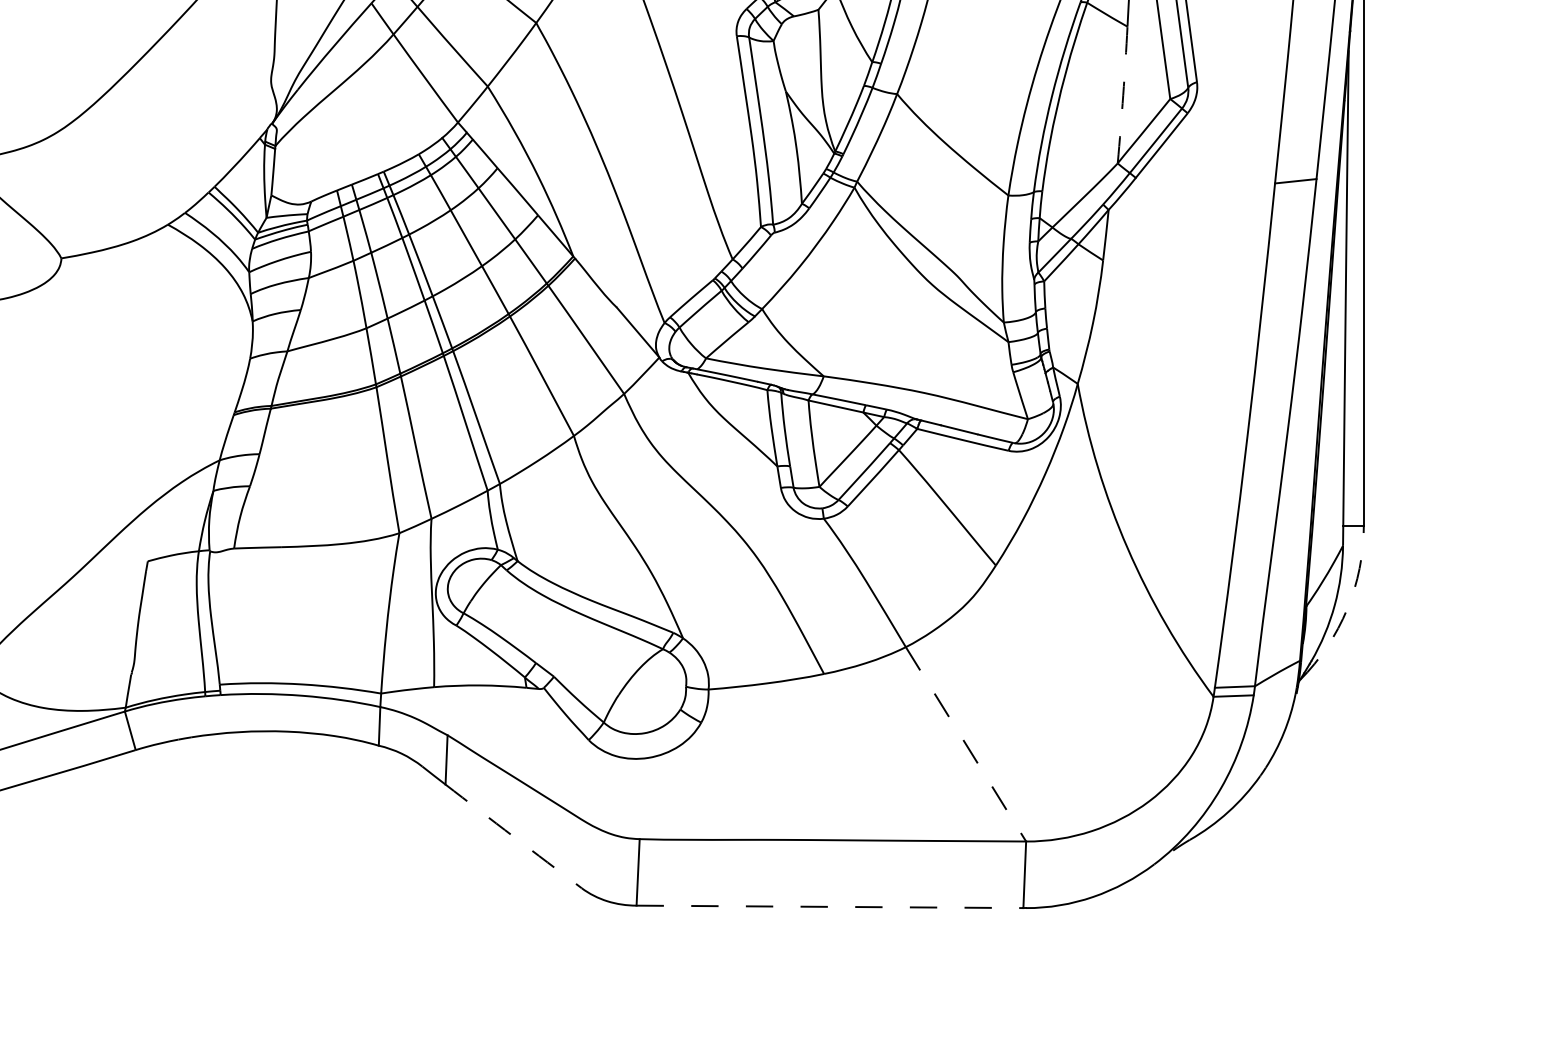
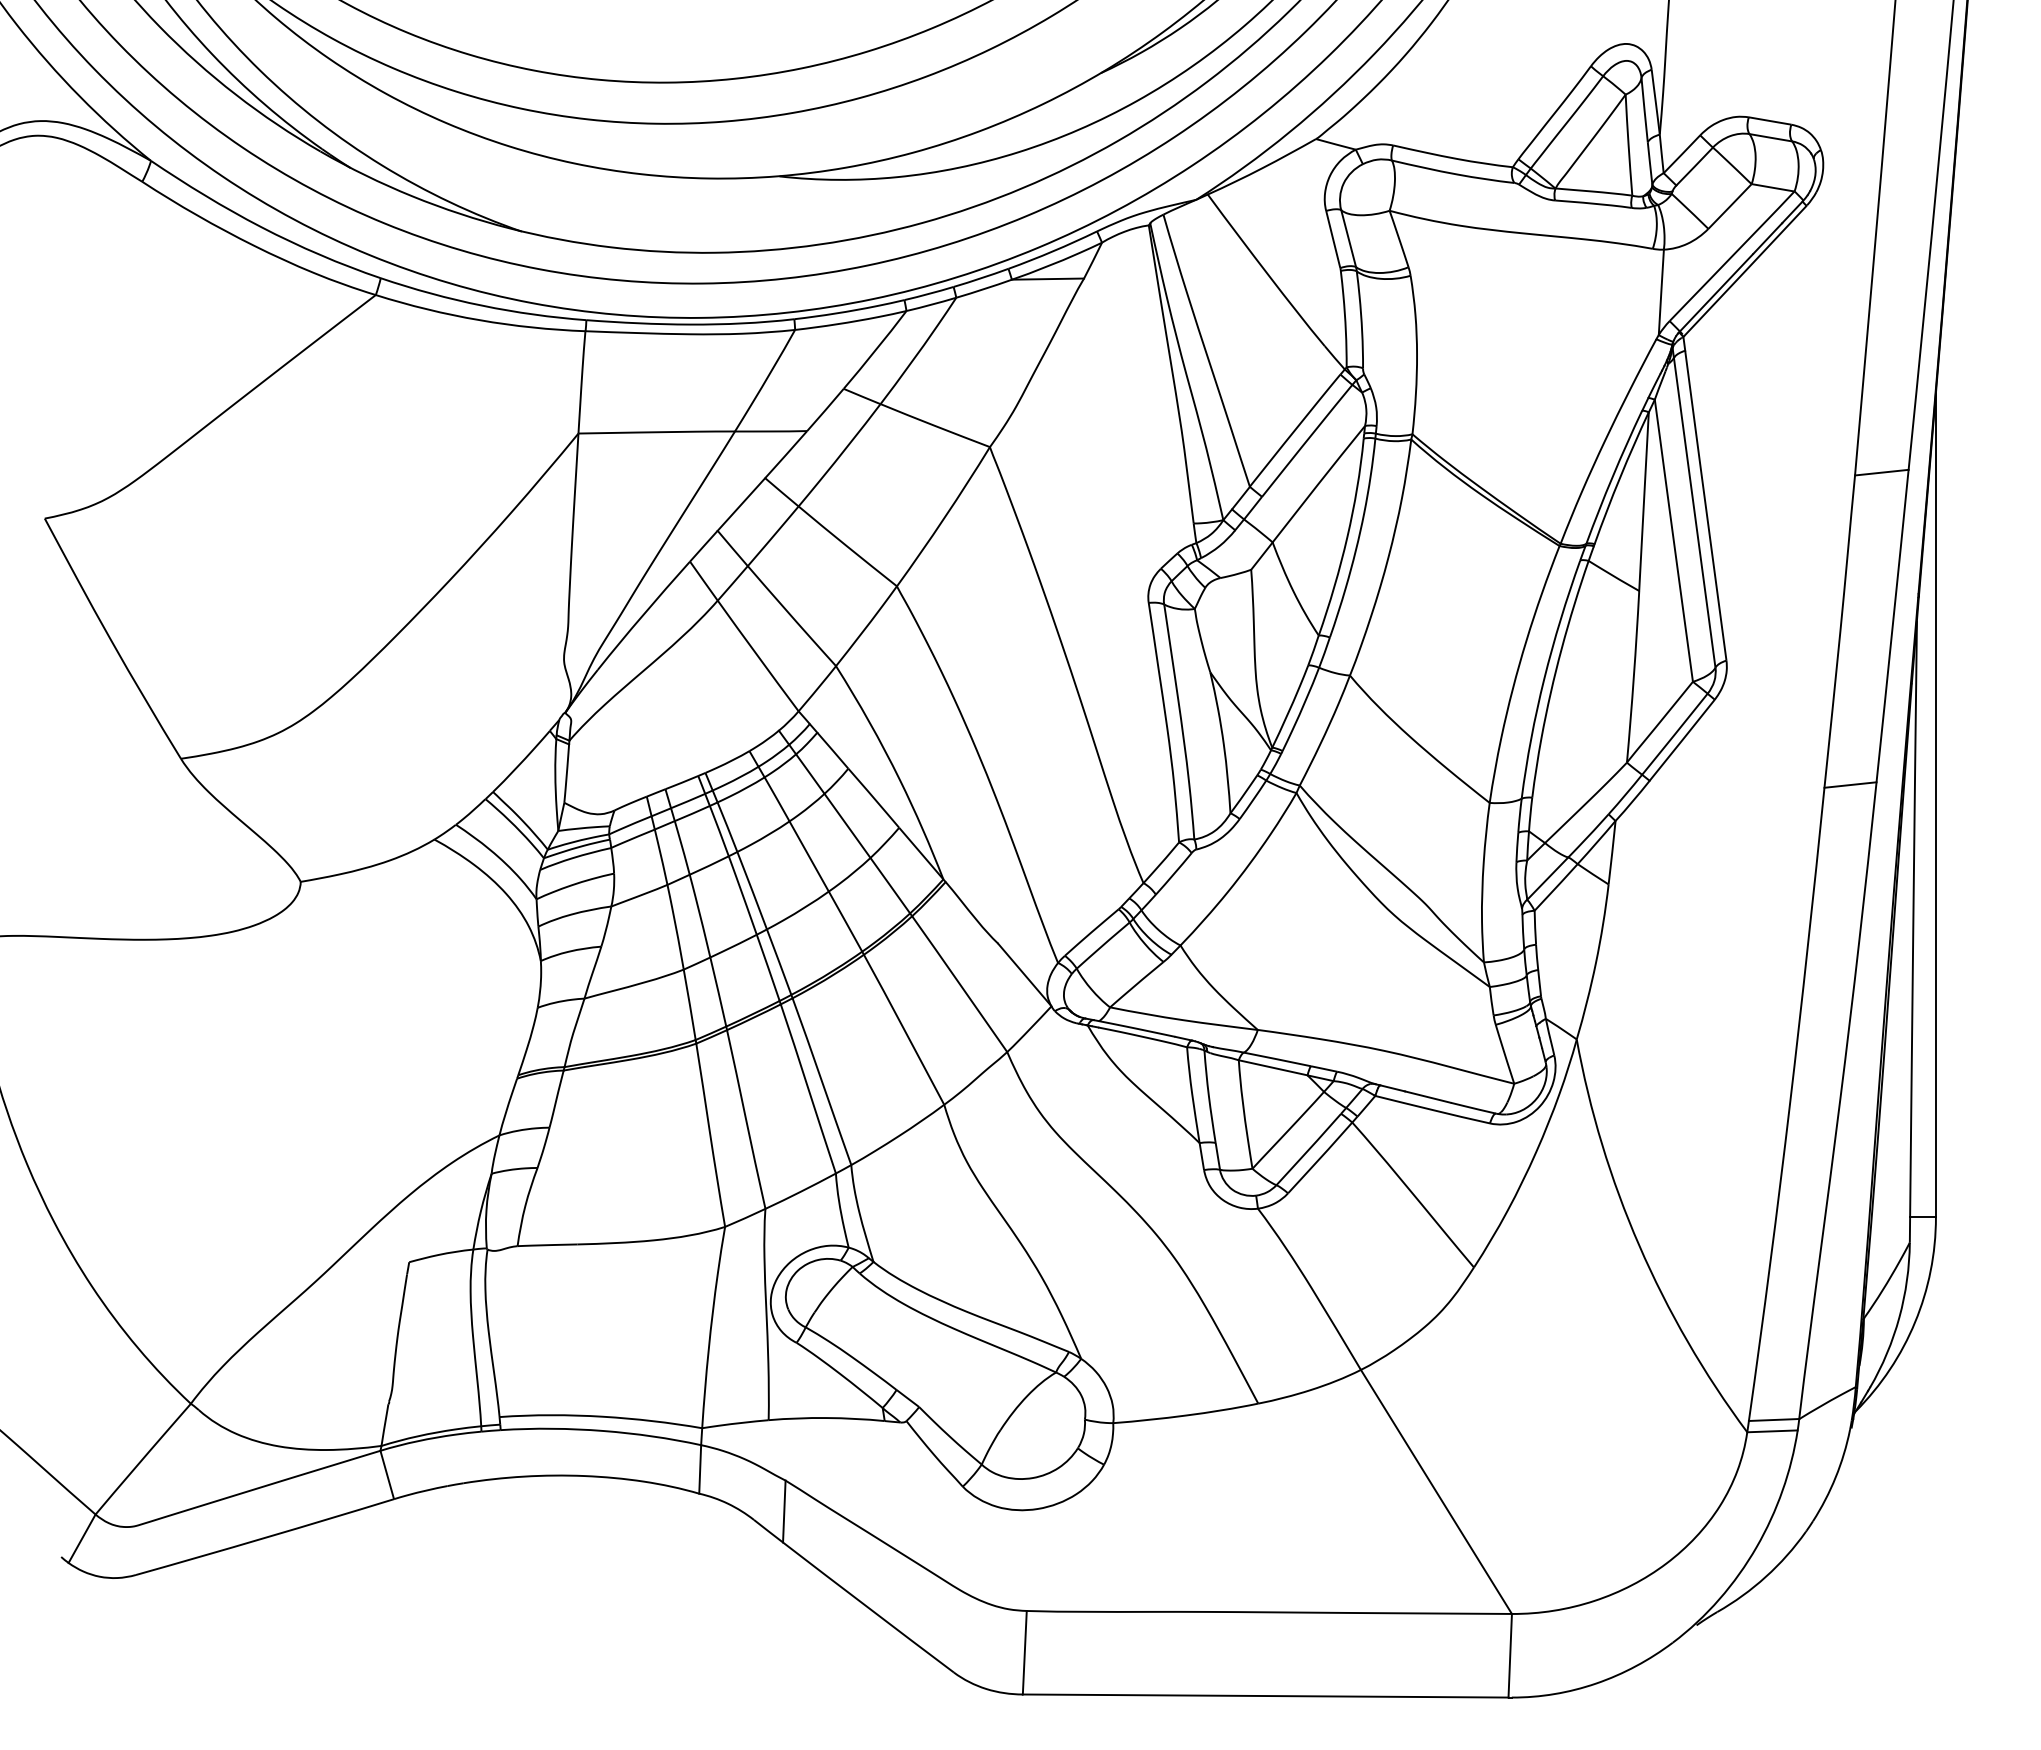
arc: (1122, 94) -> (1633, 676), dashed -> solid
arc: (1347, 609) -> (1915, 1322), dashed -> solid
line: (966, 744) -> (1436, 1492), dashed -> solid
arc: (513, 836) -> (868, 1607), dashed -> solid
line: (829, 907) -> (1265, 1696), dashed -> solid

